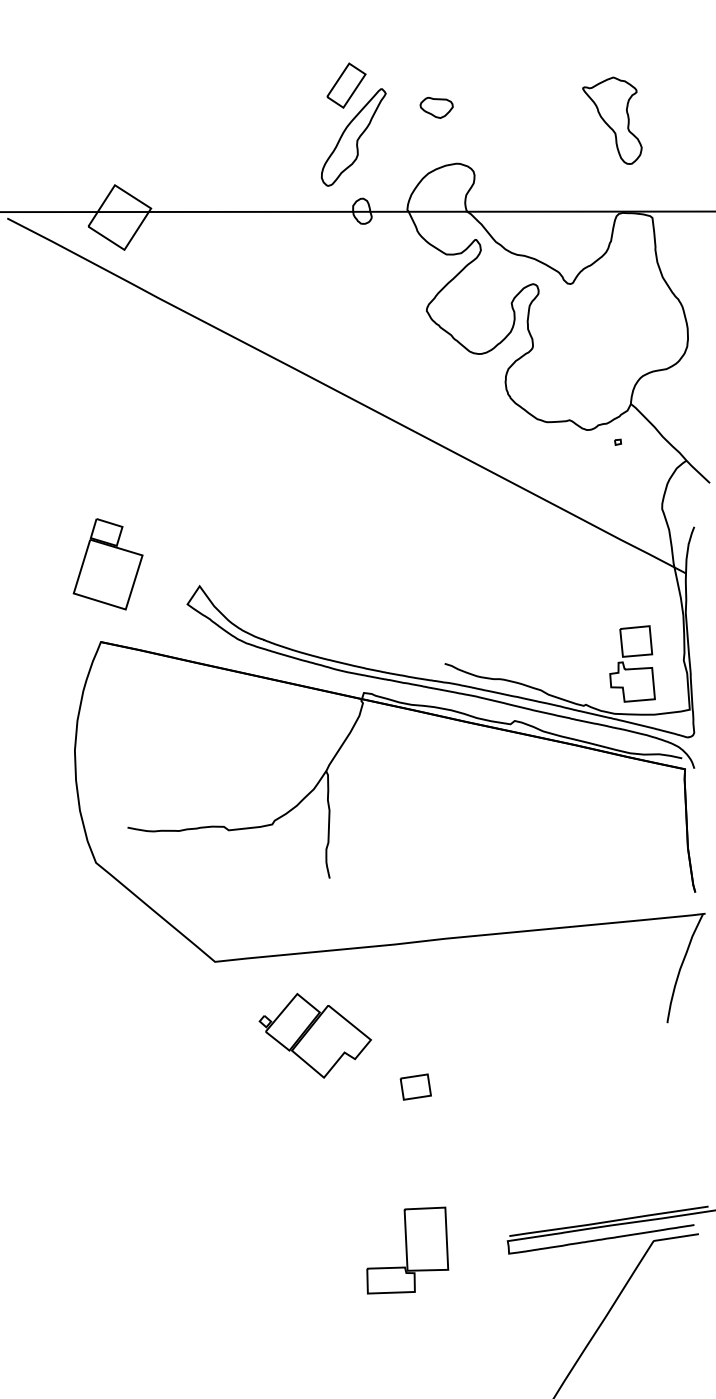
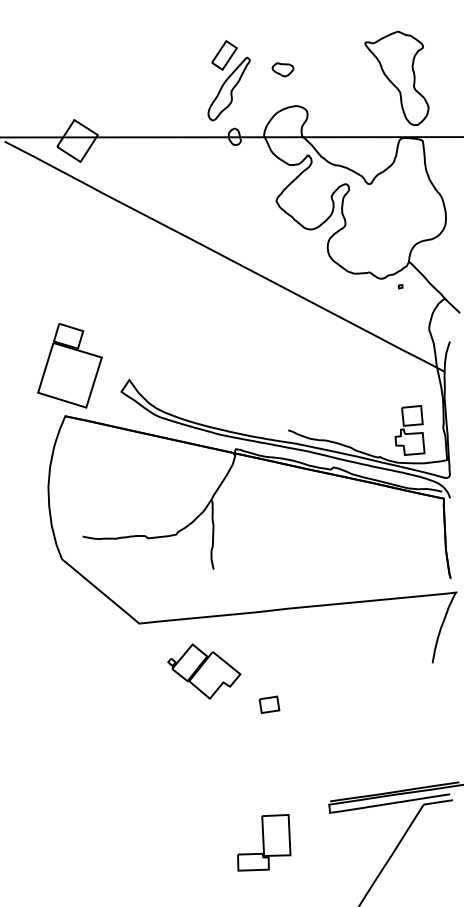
part: (611, 119) -> (396, 77), size x1.67
part: (107, 563) -> (69, 365), size x1.43
part: (408, 1250) -> (264, 842), moved

